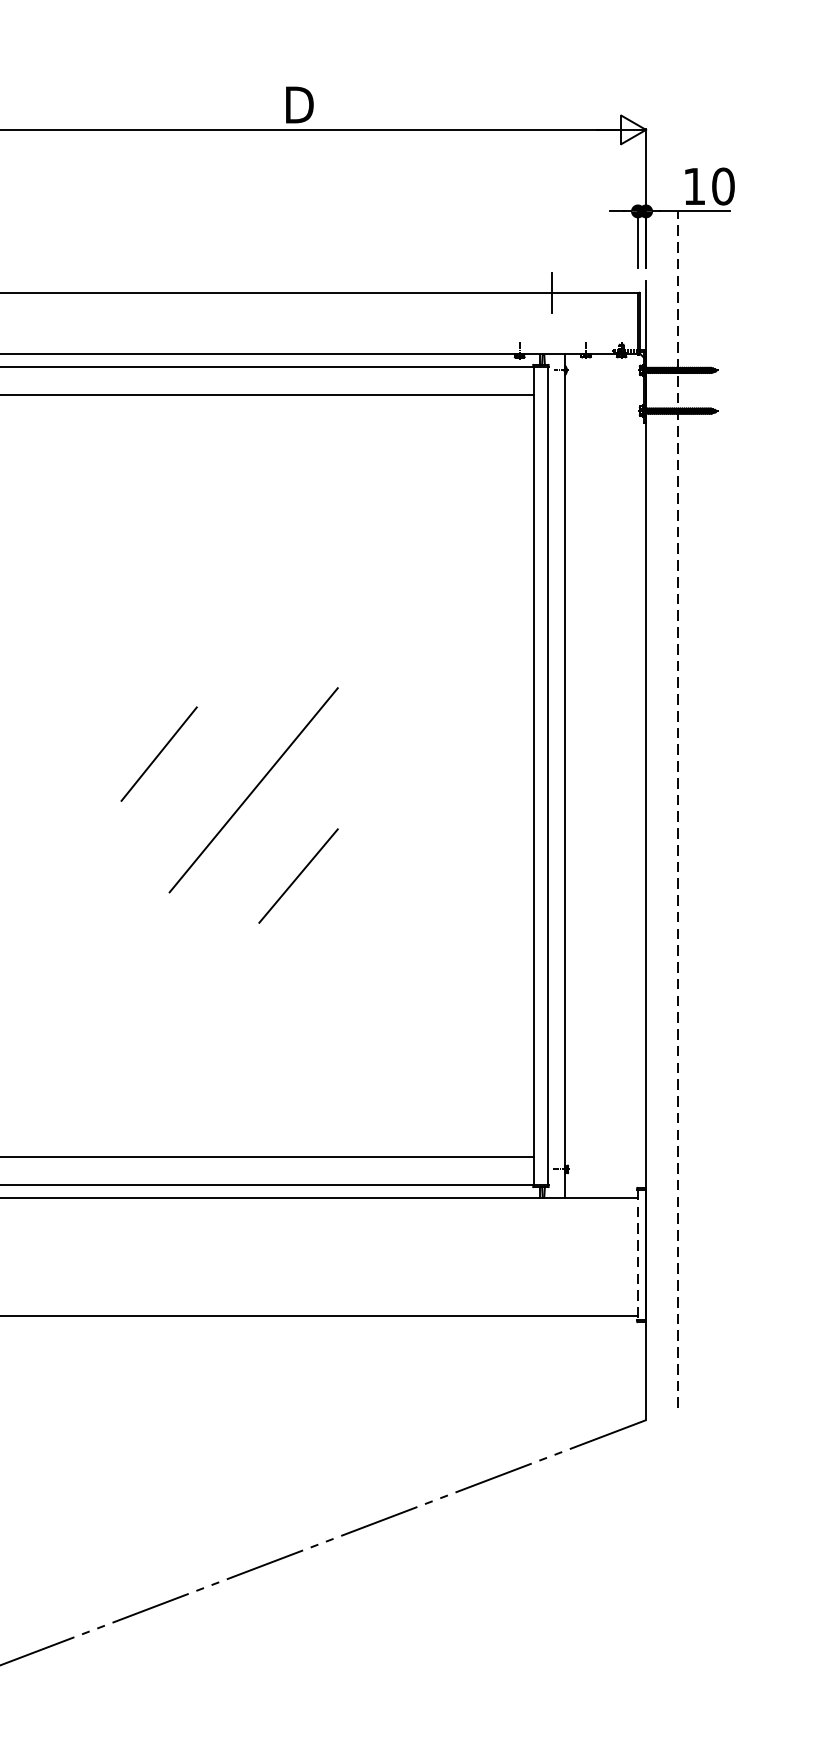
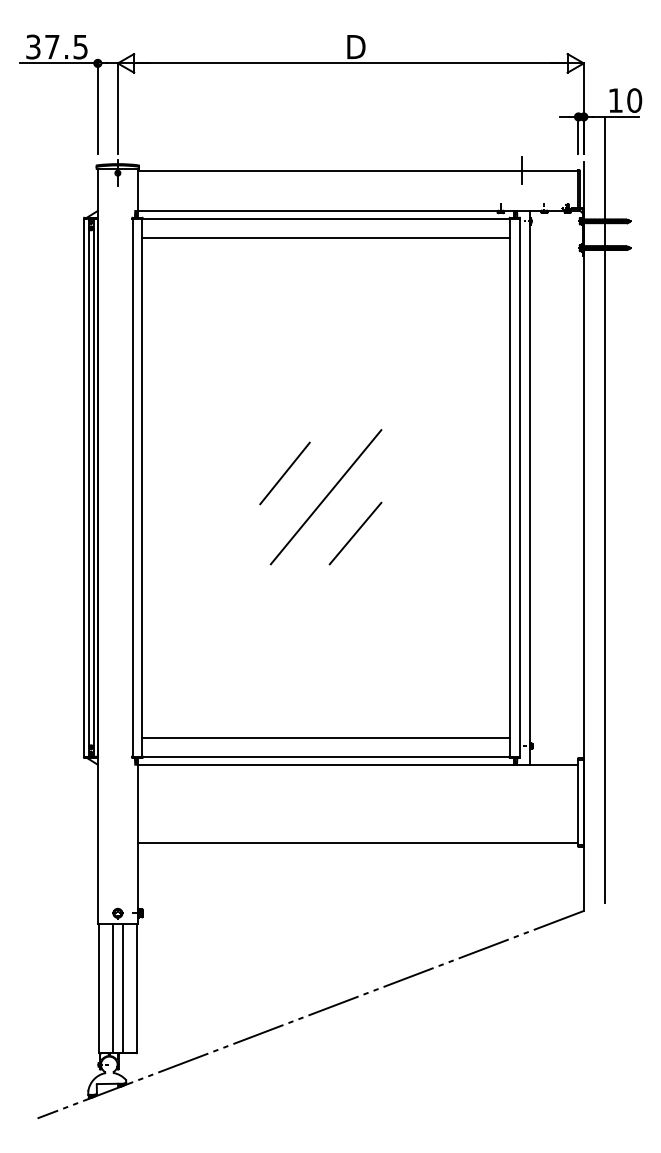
line: (158, 754) -> (284, 473), moved
line: (677, 808) -> (604, 509), dashed -> solid
line: (298, 875) -> (355, 533), moved
line: (637, 1255) -> (578, 802), dashed -> solid

